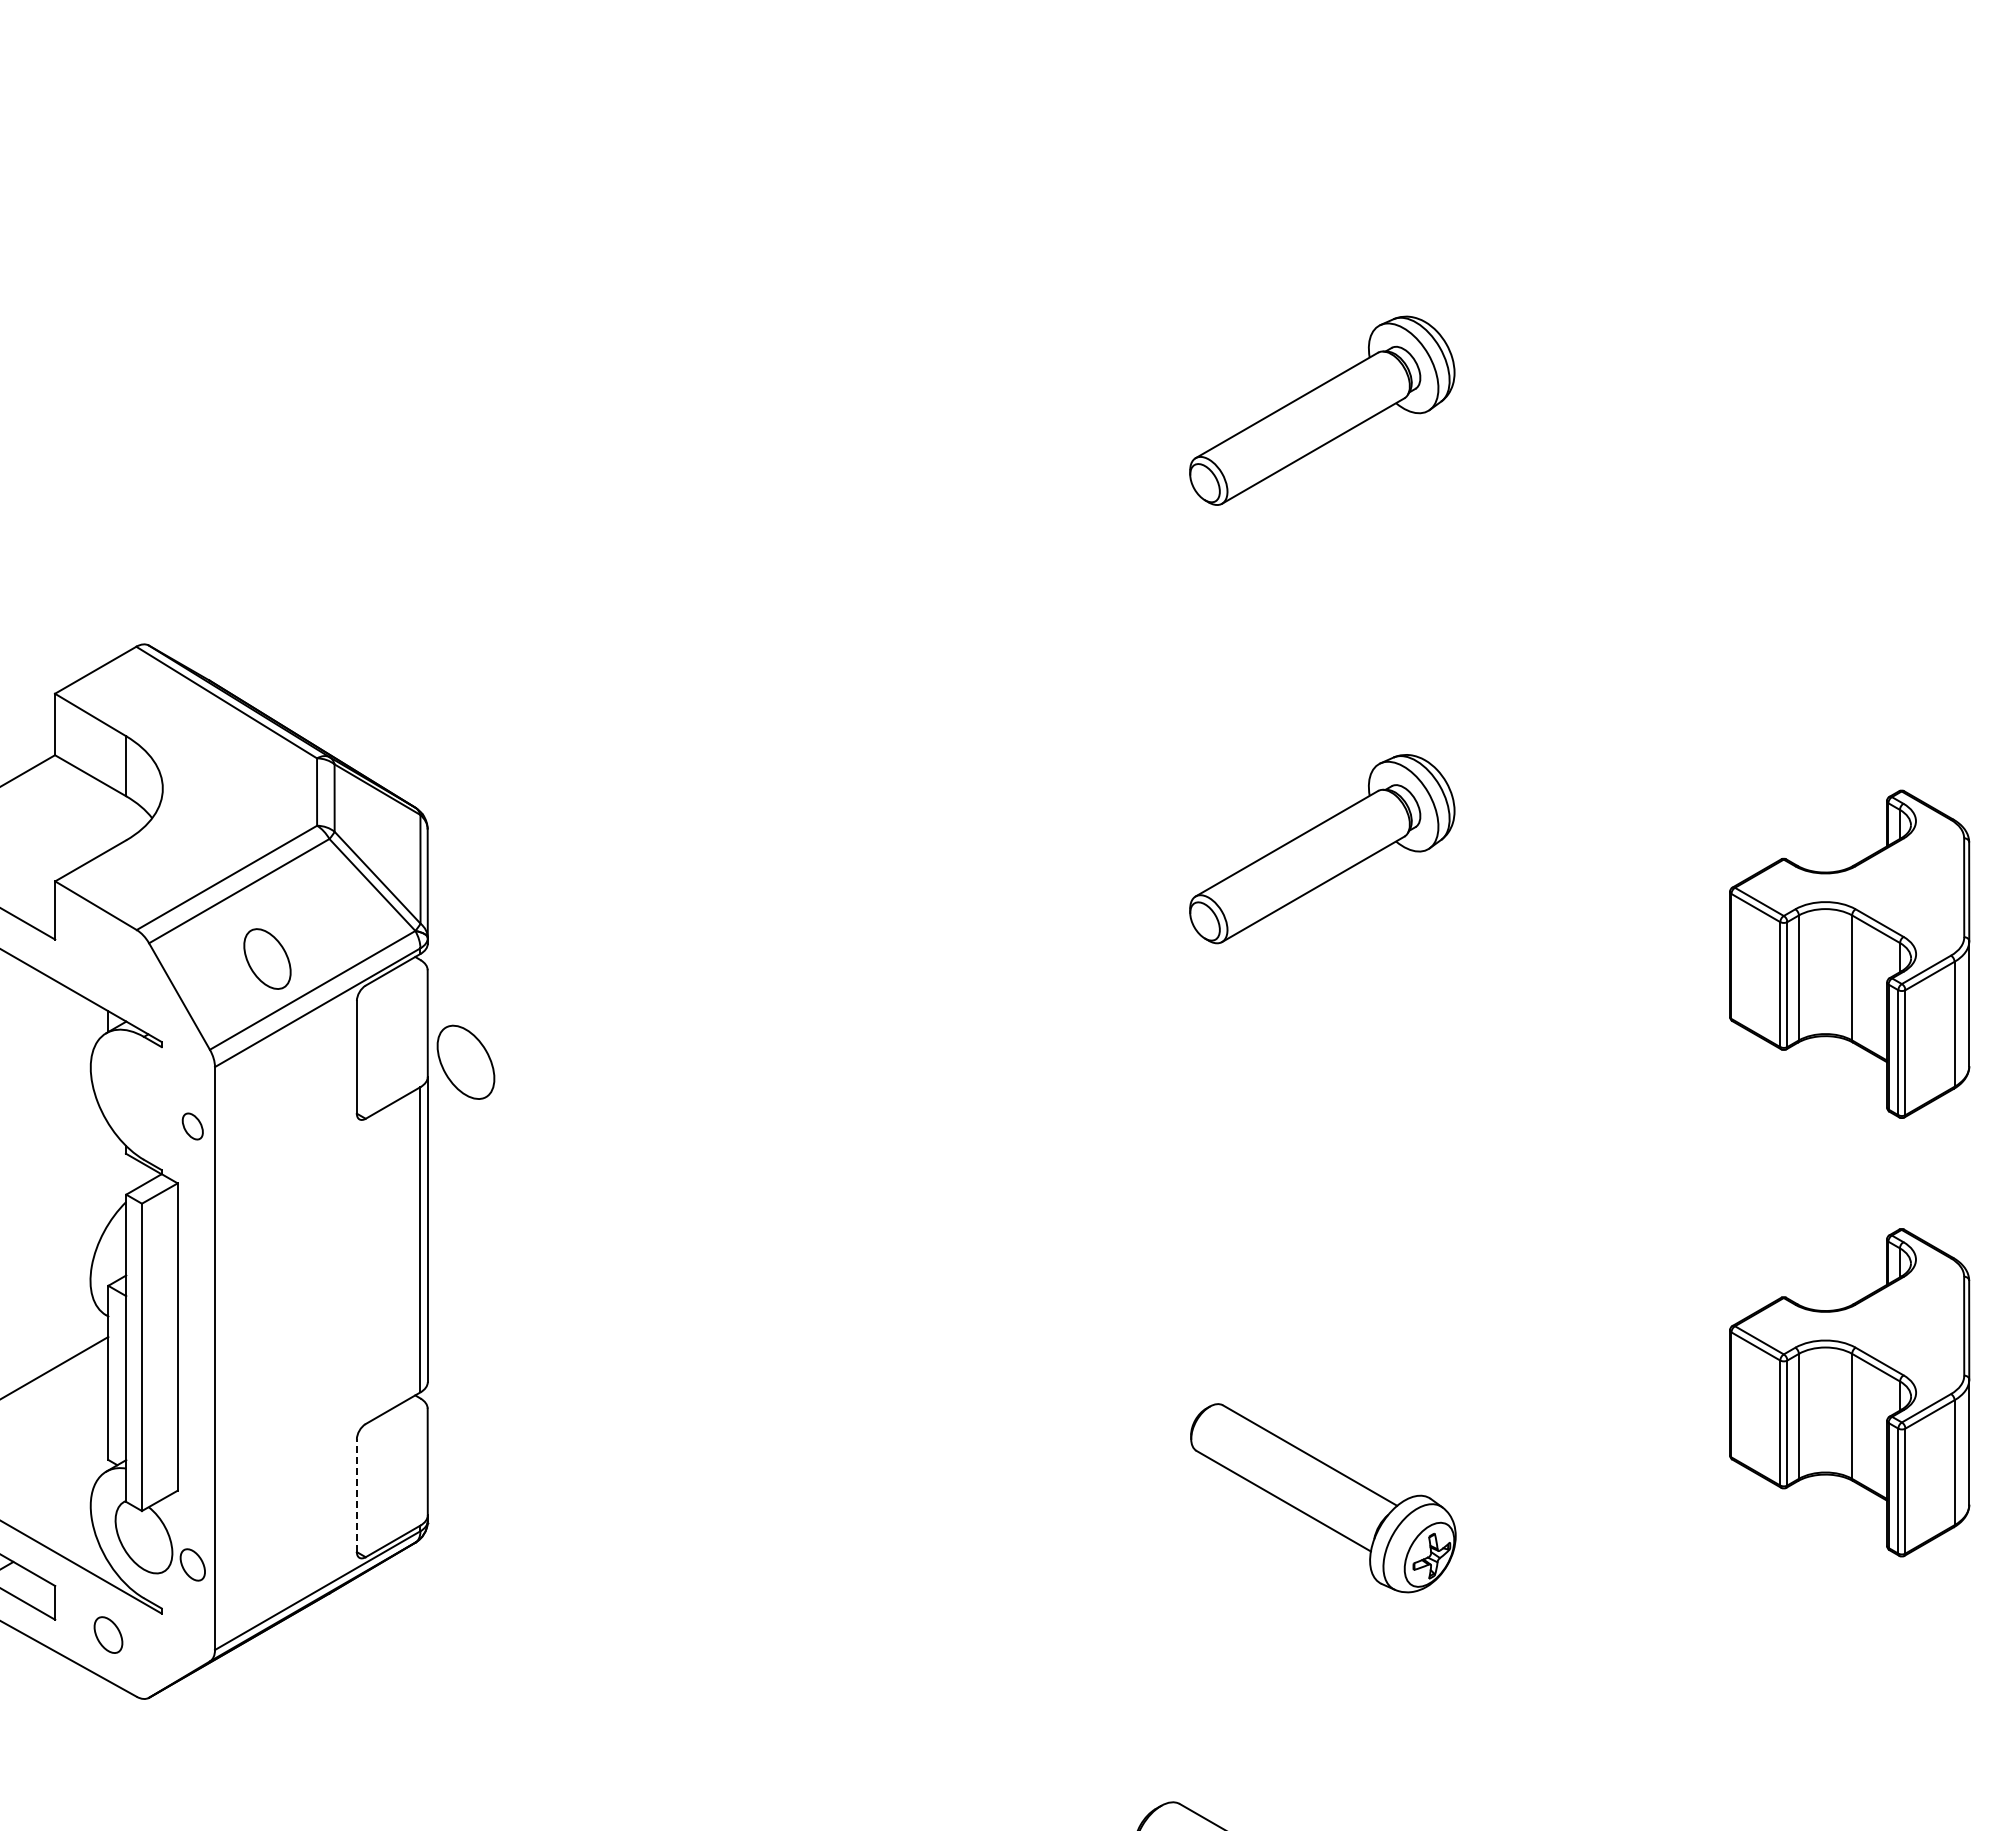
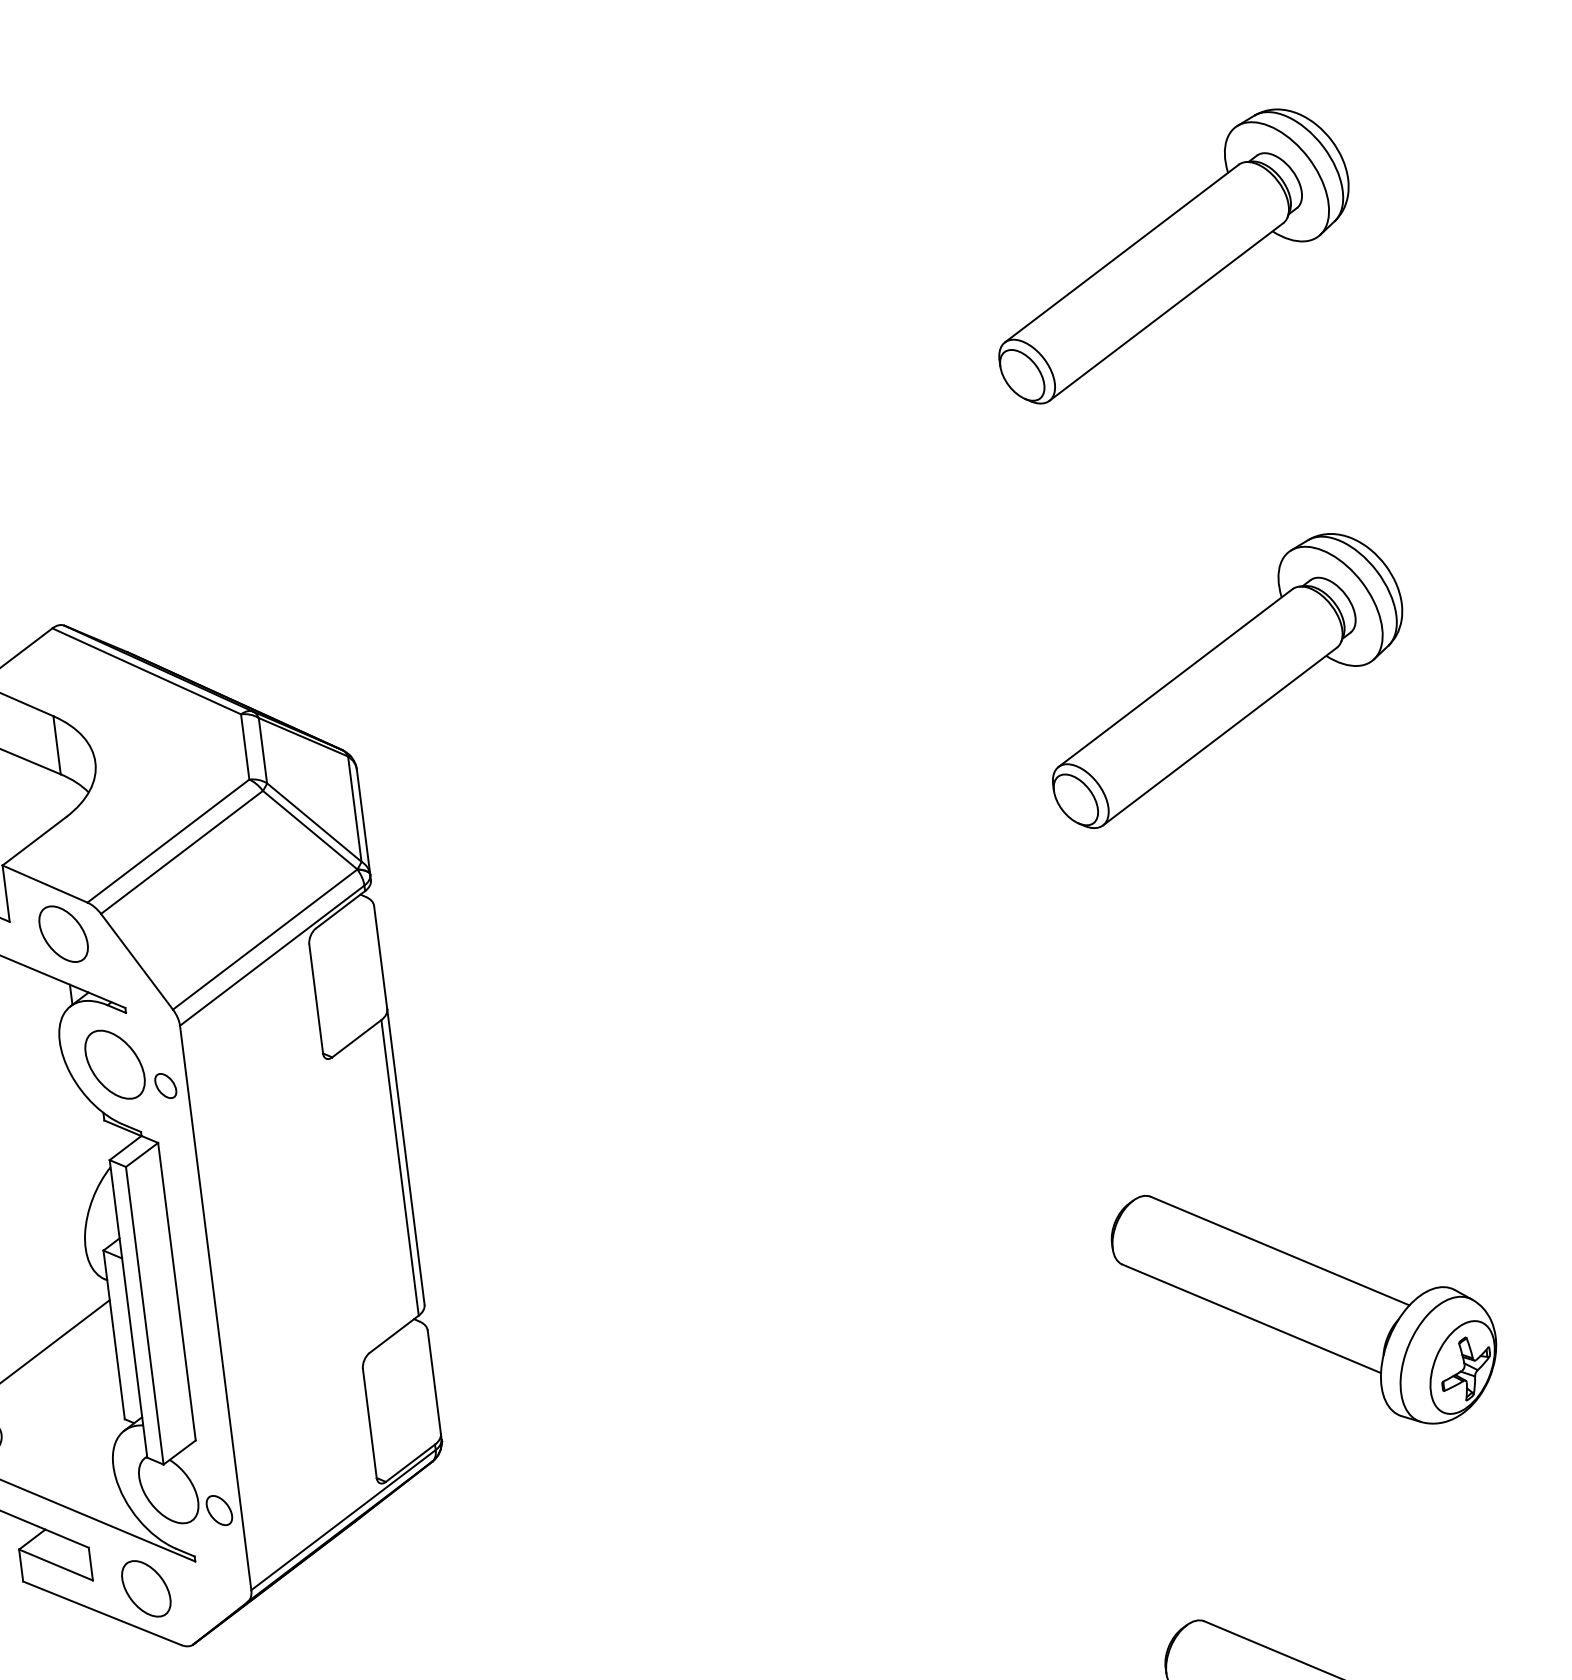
part: (1322, 410) -> (1172, 254), size x1.43
part: (1322, 848) -> (1225, 678), size x1.43
part: (267, 958) -> (63, 933), moved
part: (465, 1061) -> (114, 1063), moved
line: (356, 1495) -> (369, 1423), dashed -> solid
part: (1323, 1497) -> (1306, 1306), size x1.43
part: (108, 1634) -> (146, 1588), size x1.67

